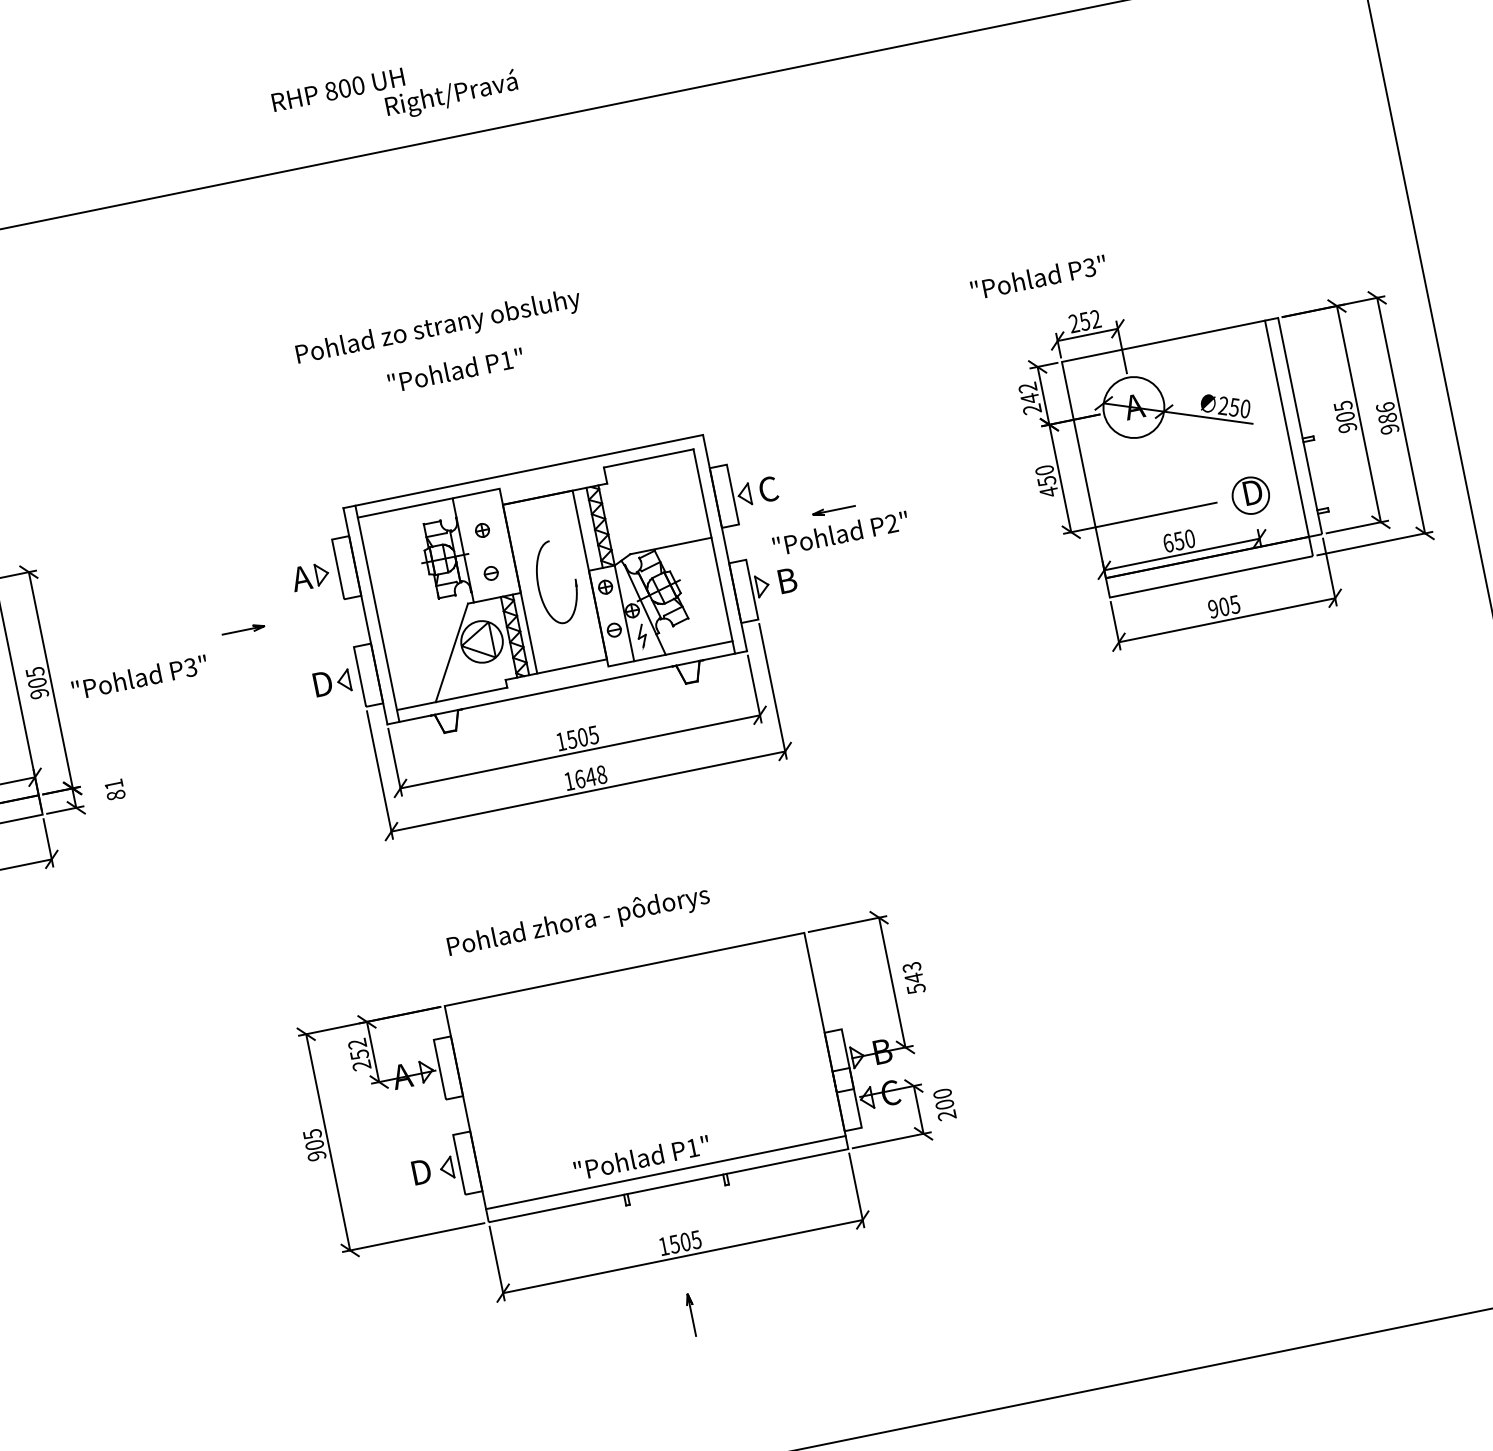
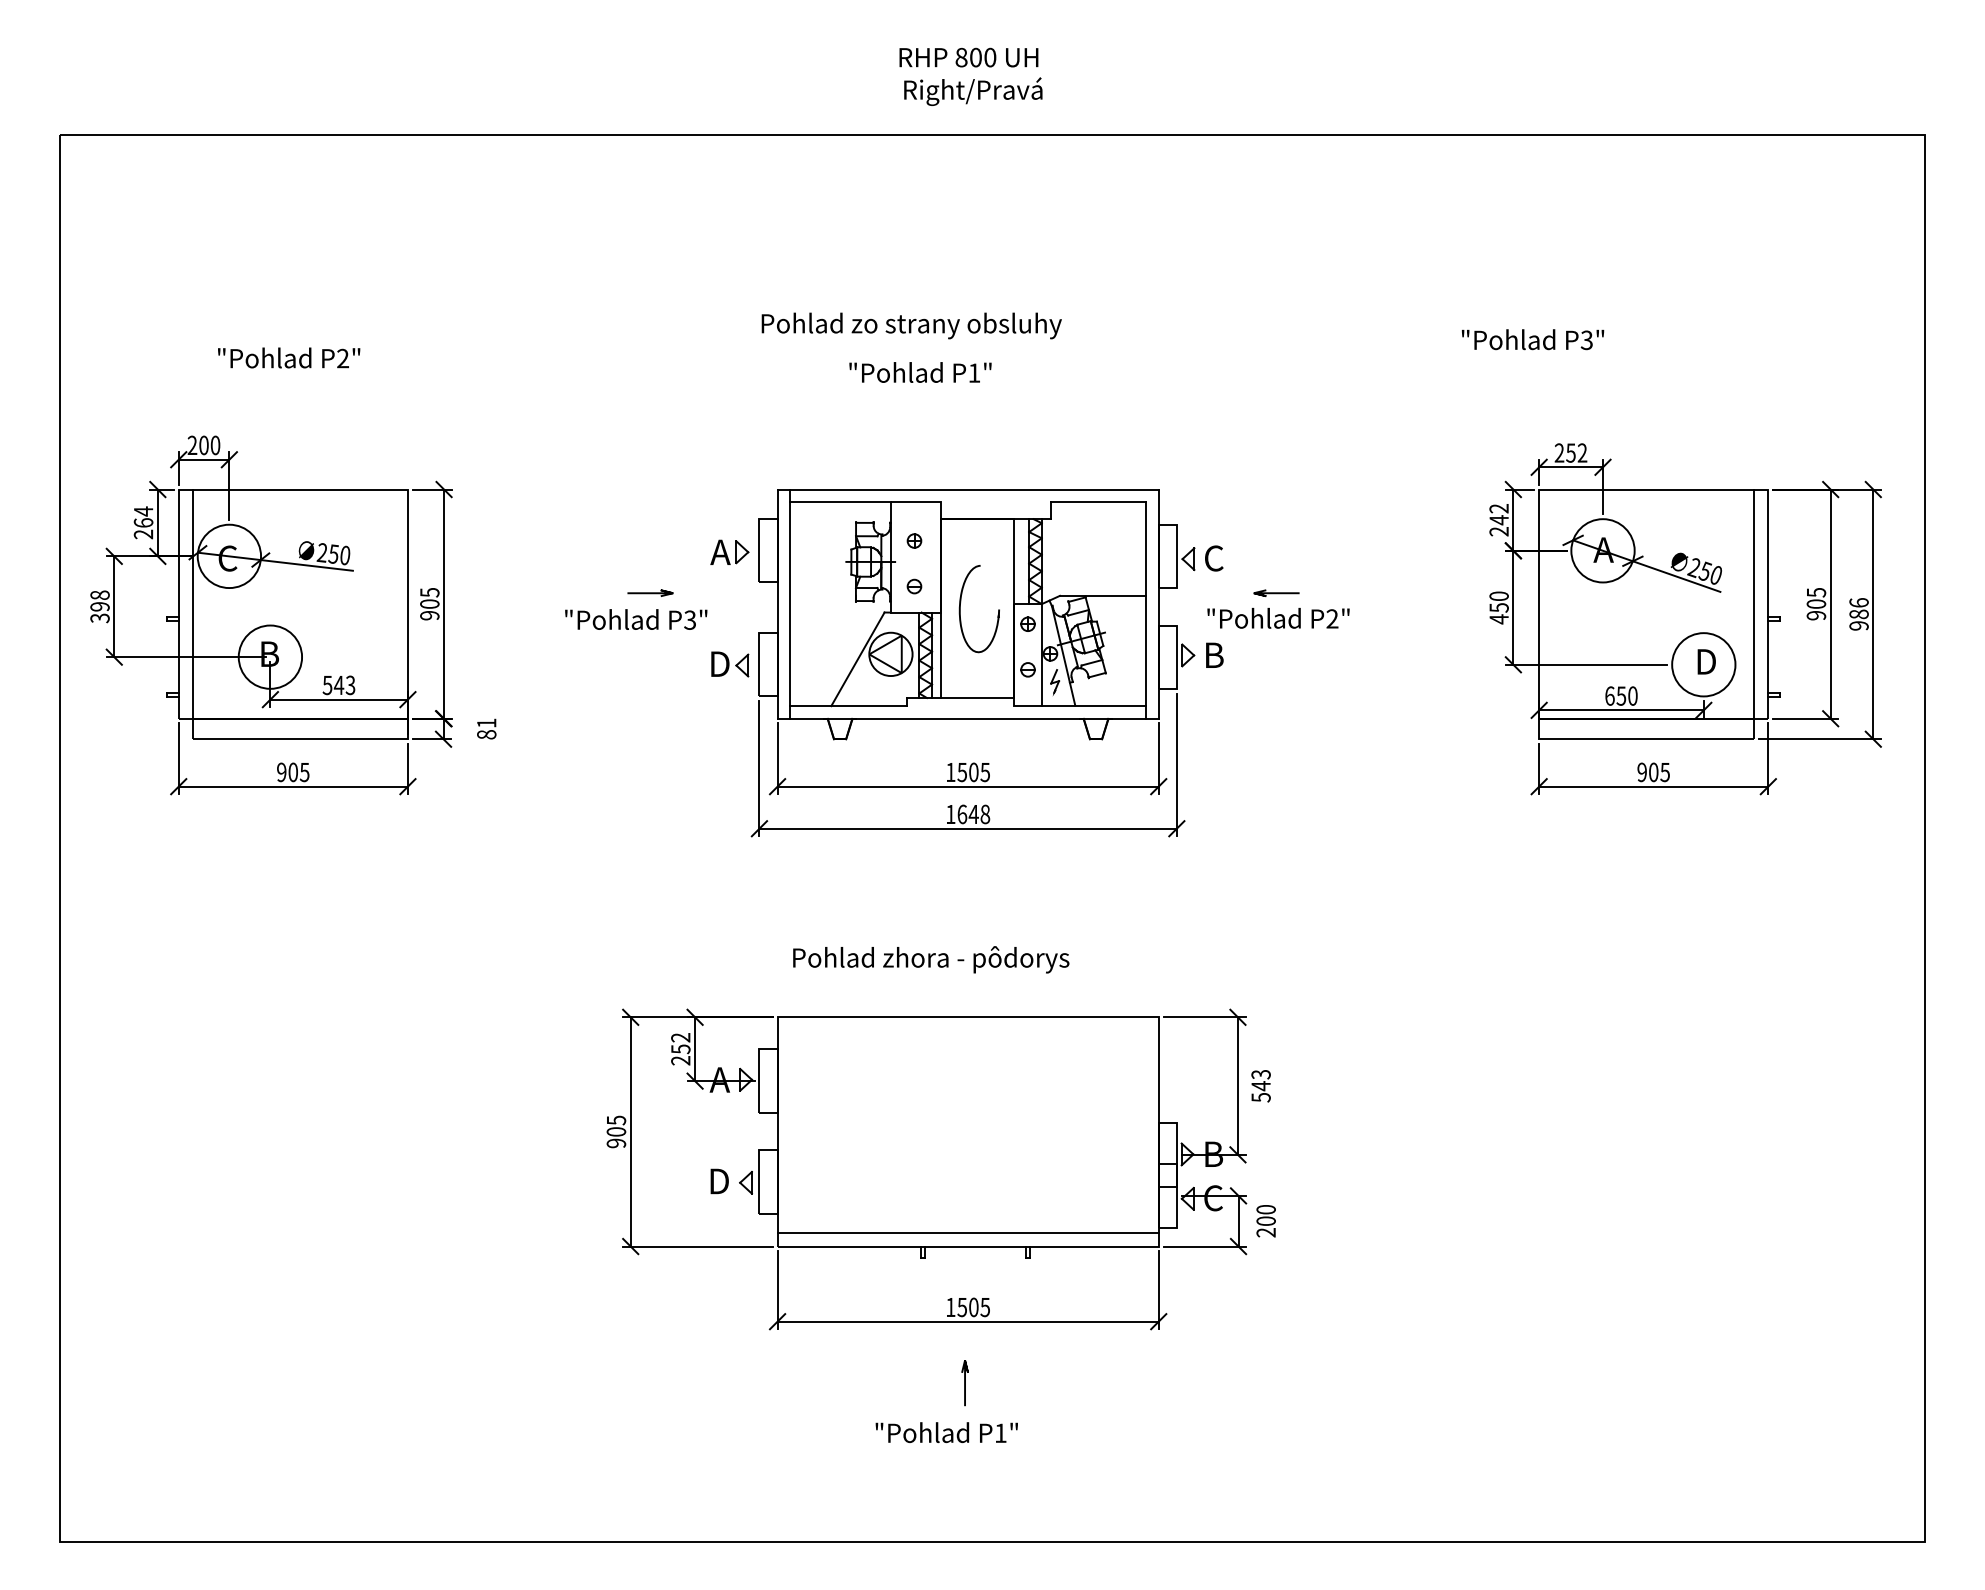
text: (337, 89) -> (968, 57), moved
text: (1038, 277) -> (1532, 339), moved
circle: (1250, 495) -> (1703, 664), size x1.67
text: (140, 677) -> (636, 619), moved
text: (641, 1157) -> (946, 1432), moved

